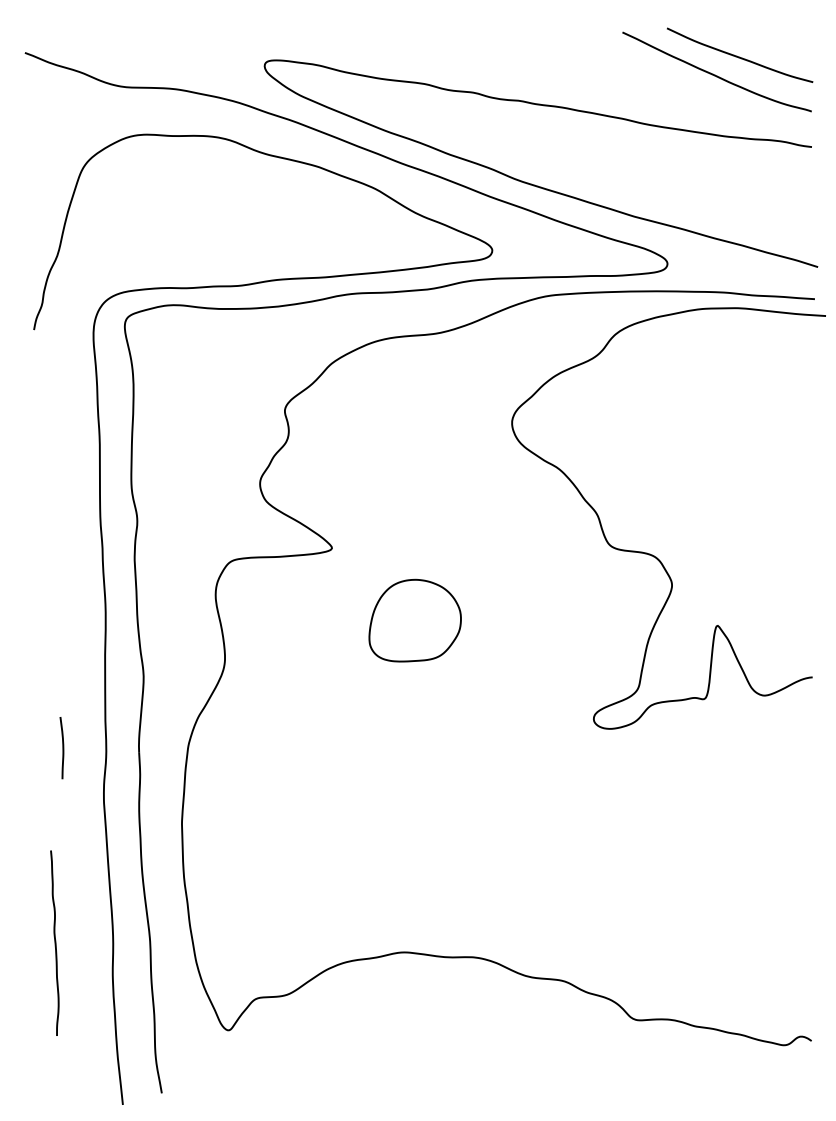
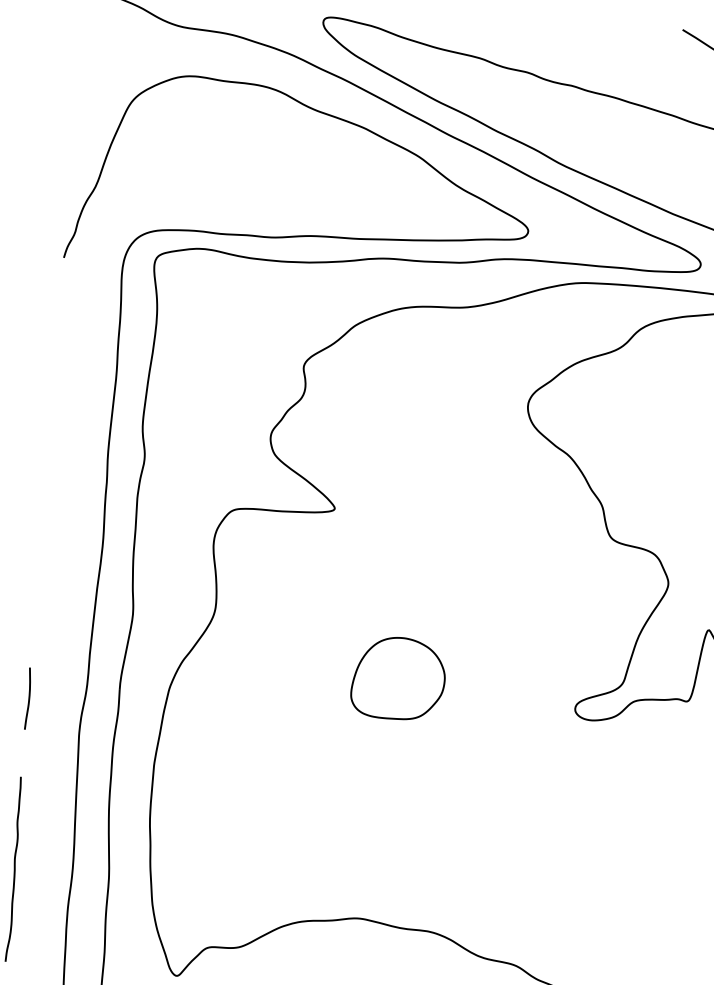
part: (414, 620) -> (398, 678), moved
curve: (62, 748) -> (28, 699), moved

